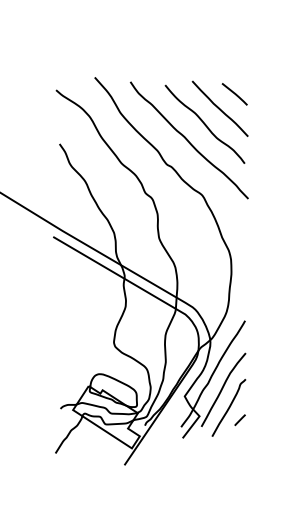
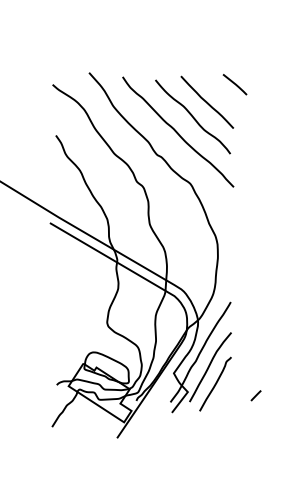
line: (234, 94) -> (234, 84), moved
line: (239, 419) -> (255, 395), moved

